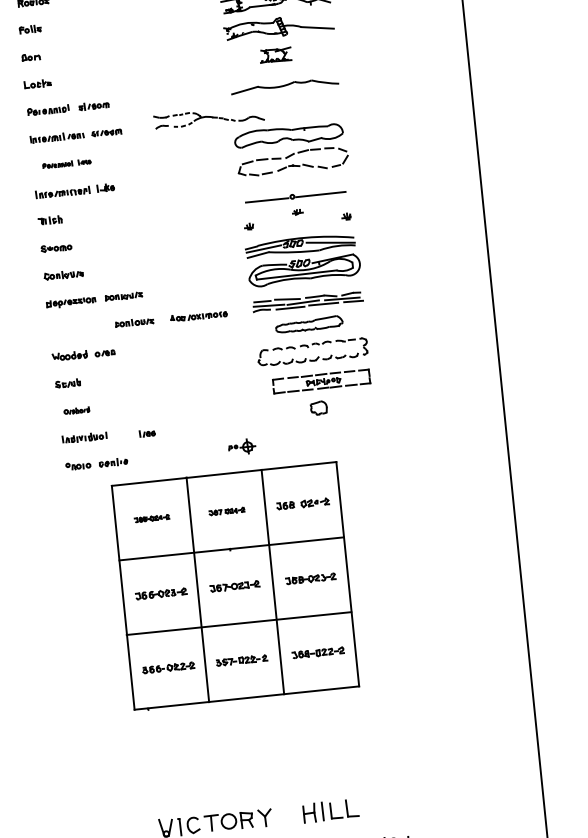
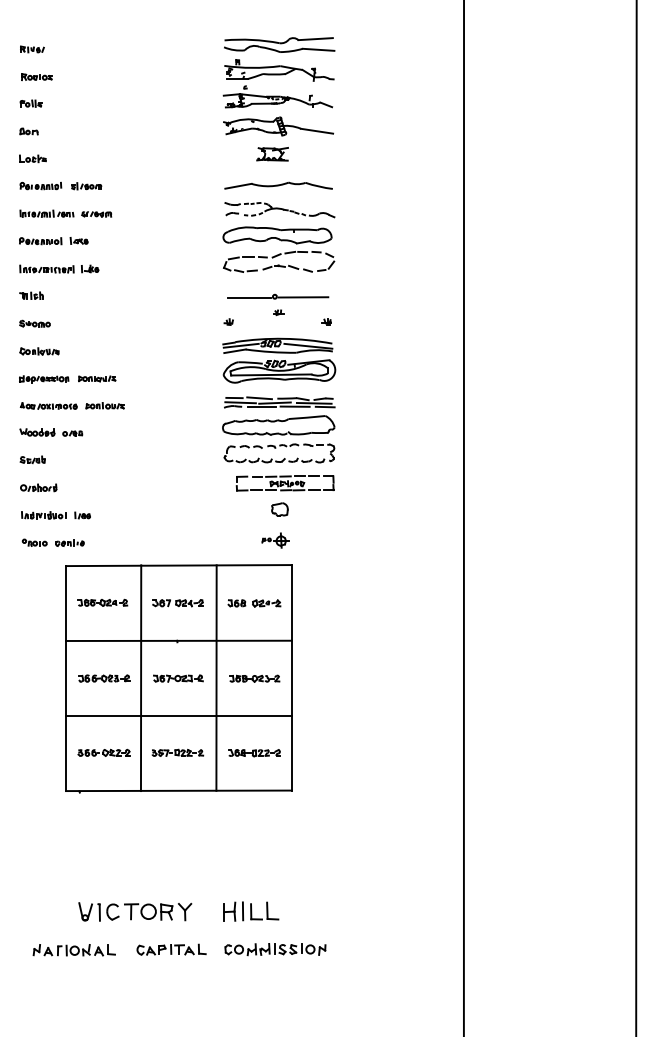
part: (208, 118) -> (279, 210), moved
part: (66, 164) -> (53, 241), size x1.43
part: (198, 315) -> (48, 405), moved
part: (309, 324) -> (278, 425), size x1.67
part: (76, 410) -> (38, 487), size x1.43
part: (147, 433) -> (82, 515), moved
part: (242, 446) -> (275, 540), moved
part: (226, 511) -> (177, 603), size x1.43
part: (151, 518) -> (102, 602), size x1.43

